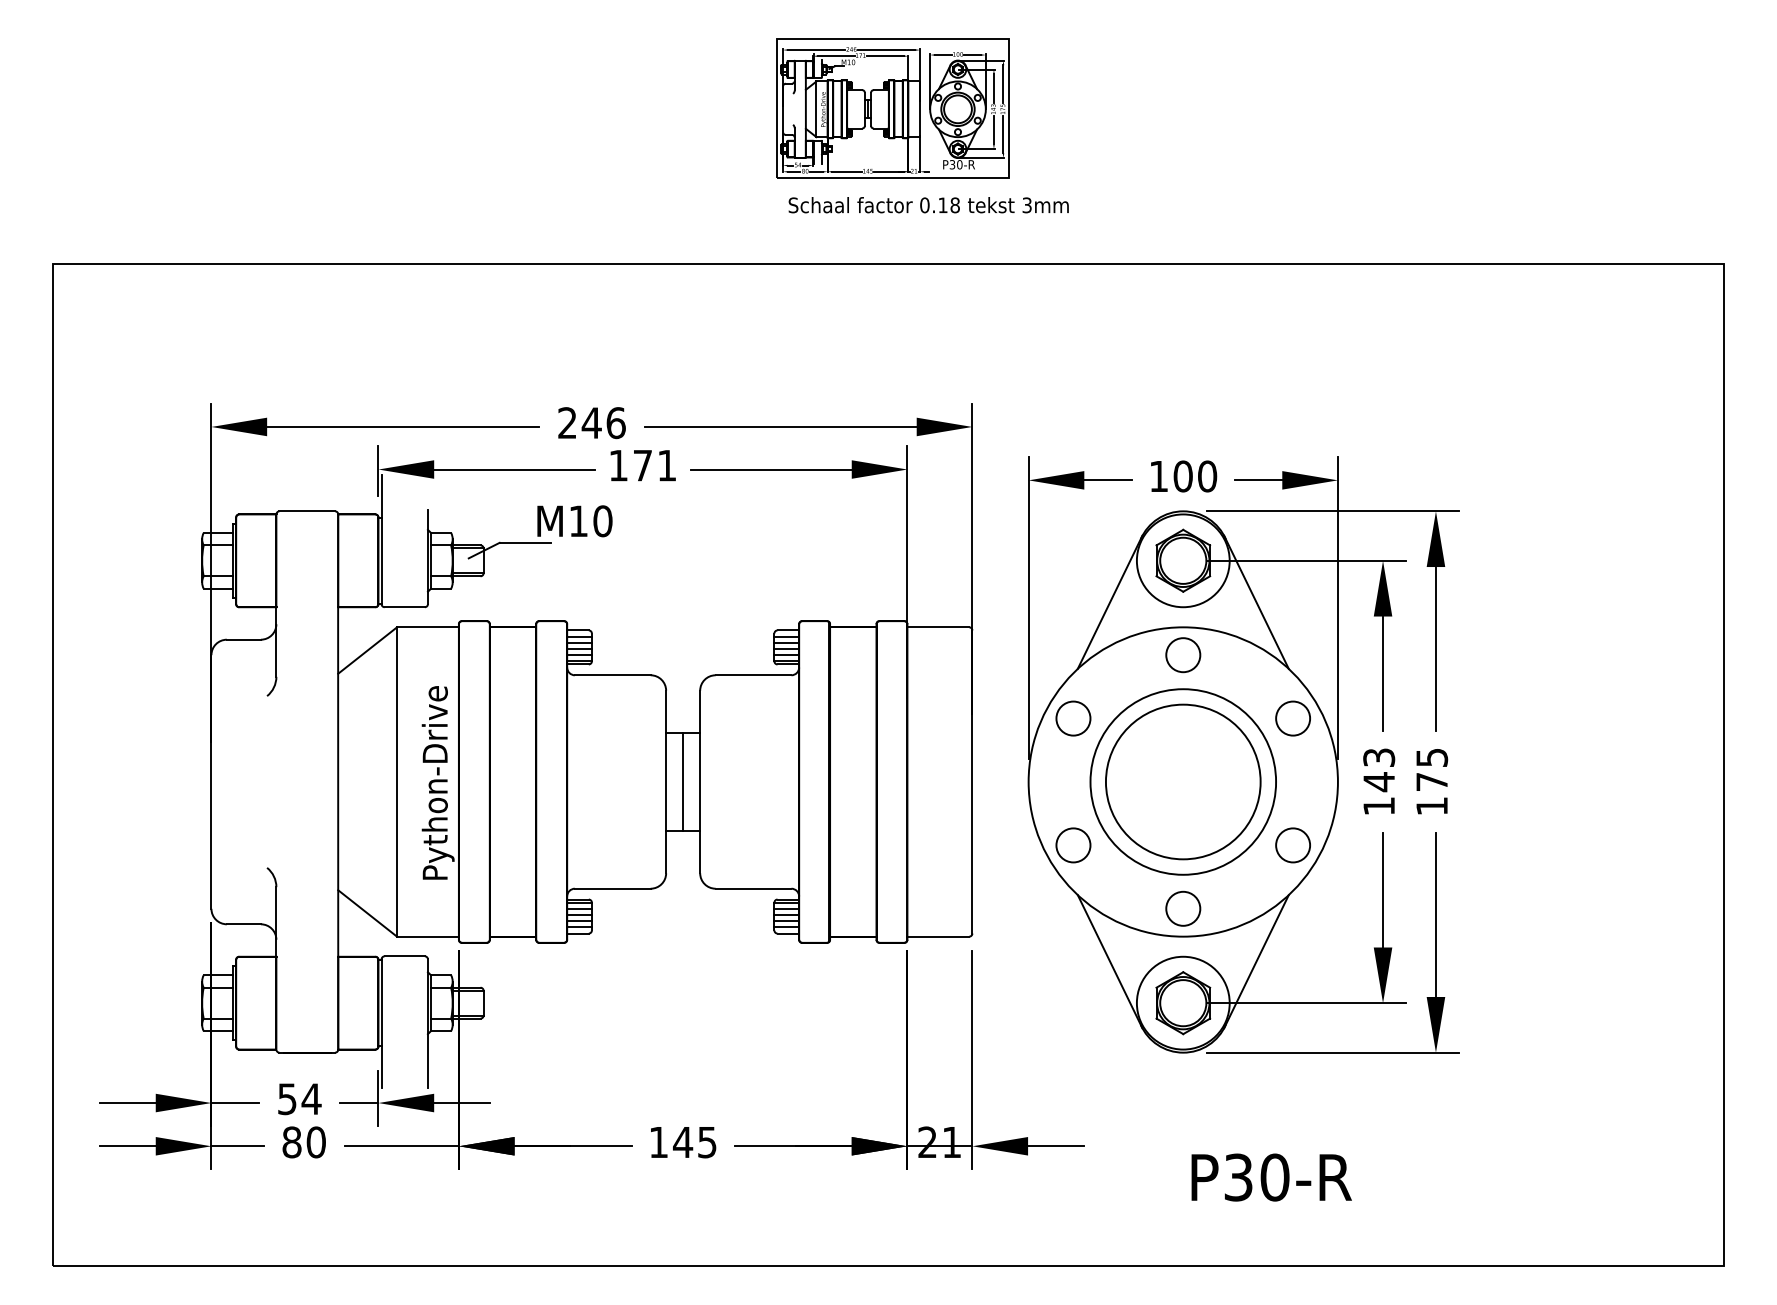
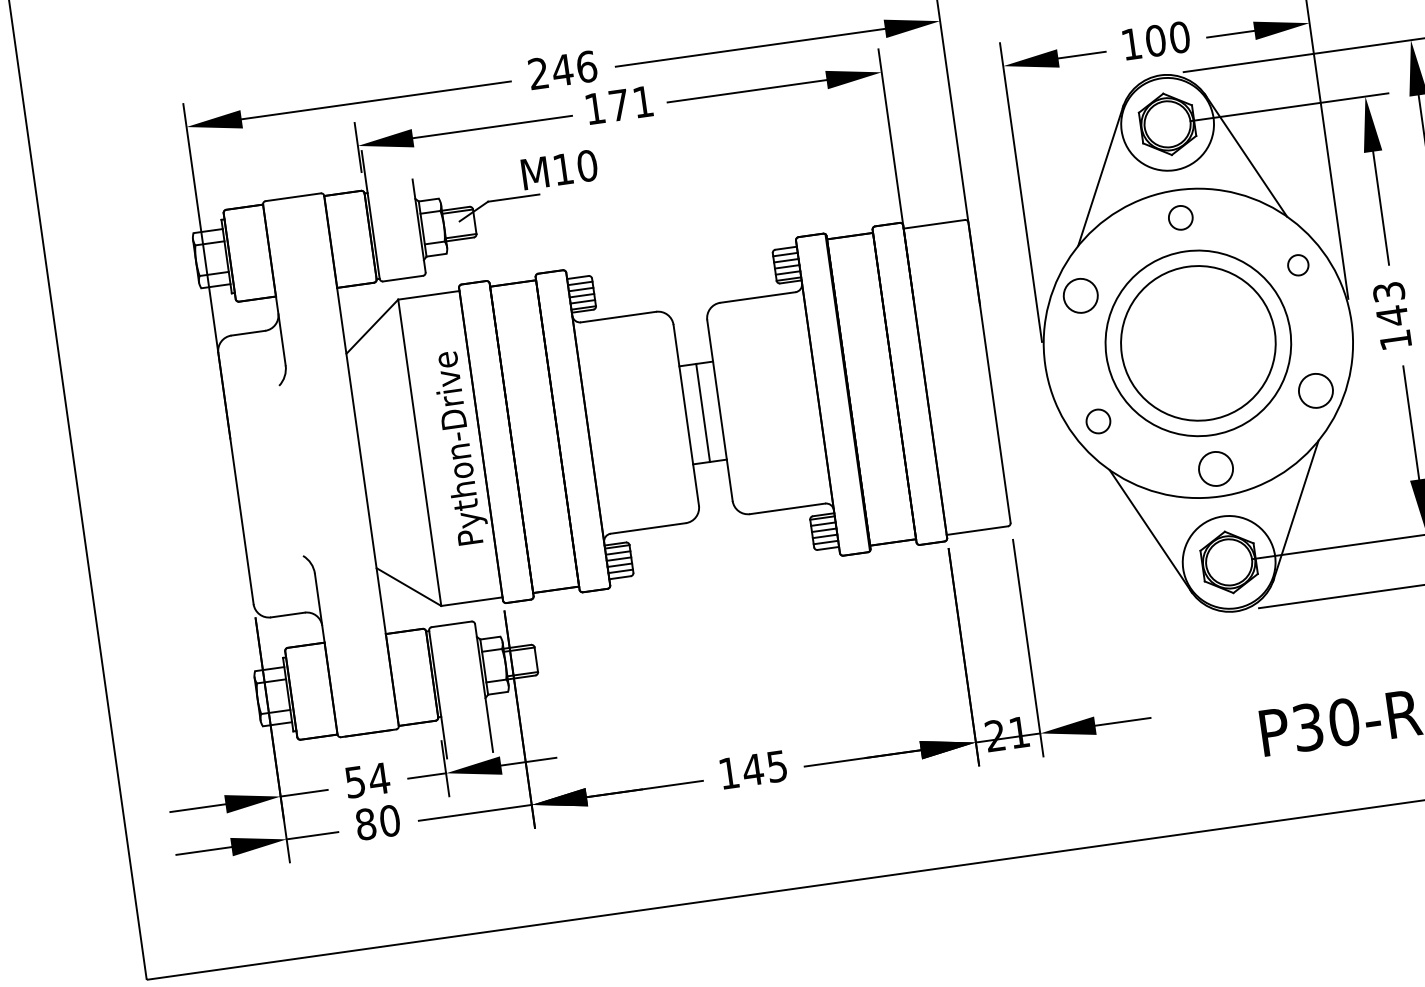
circle: (1183, 655) -> (1180, 218), size x0.7
circle: (1293, 718) -> (1298, 265), size x0.6
circle: (1073, 845) -> (1098, 421), size x0.7

